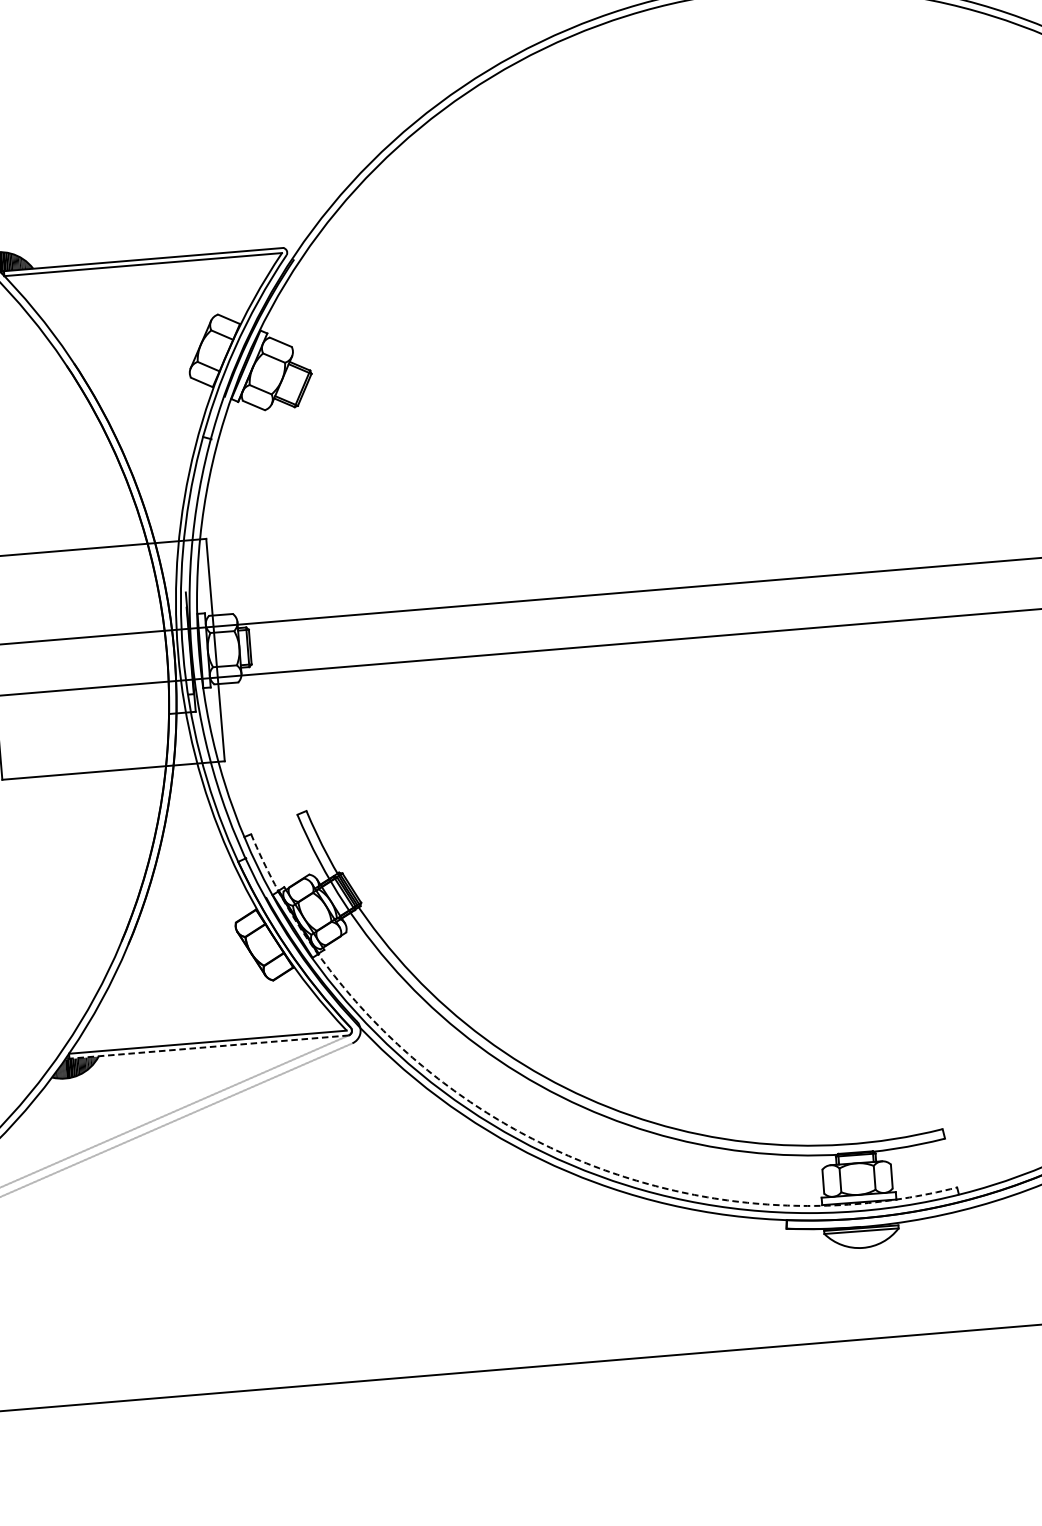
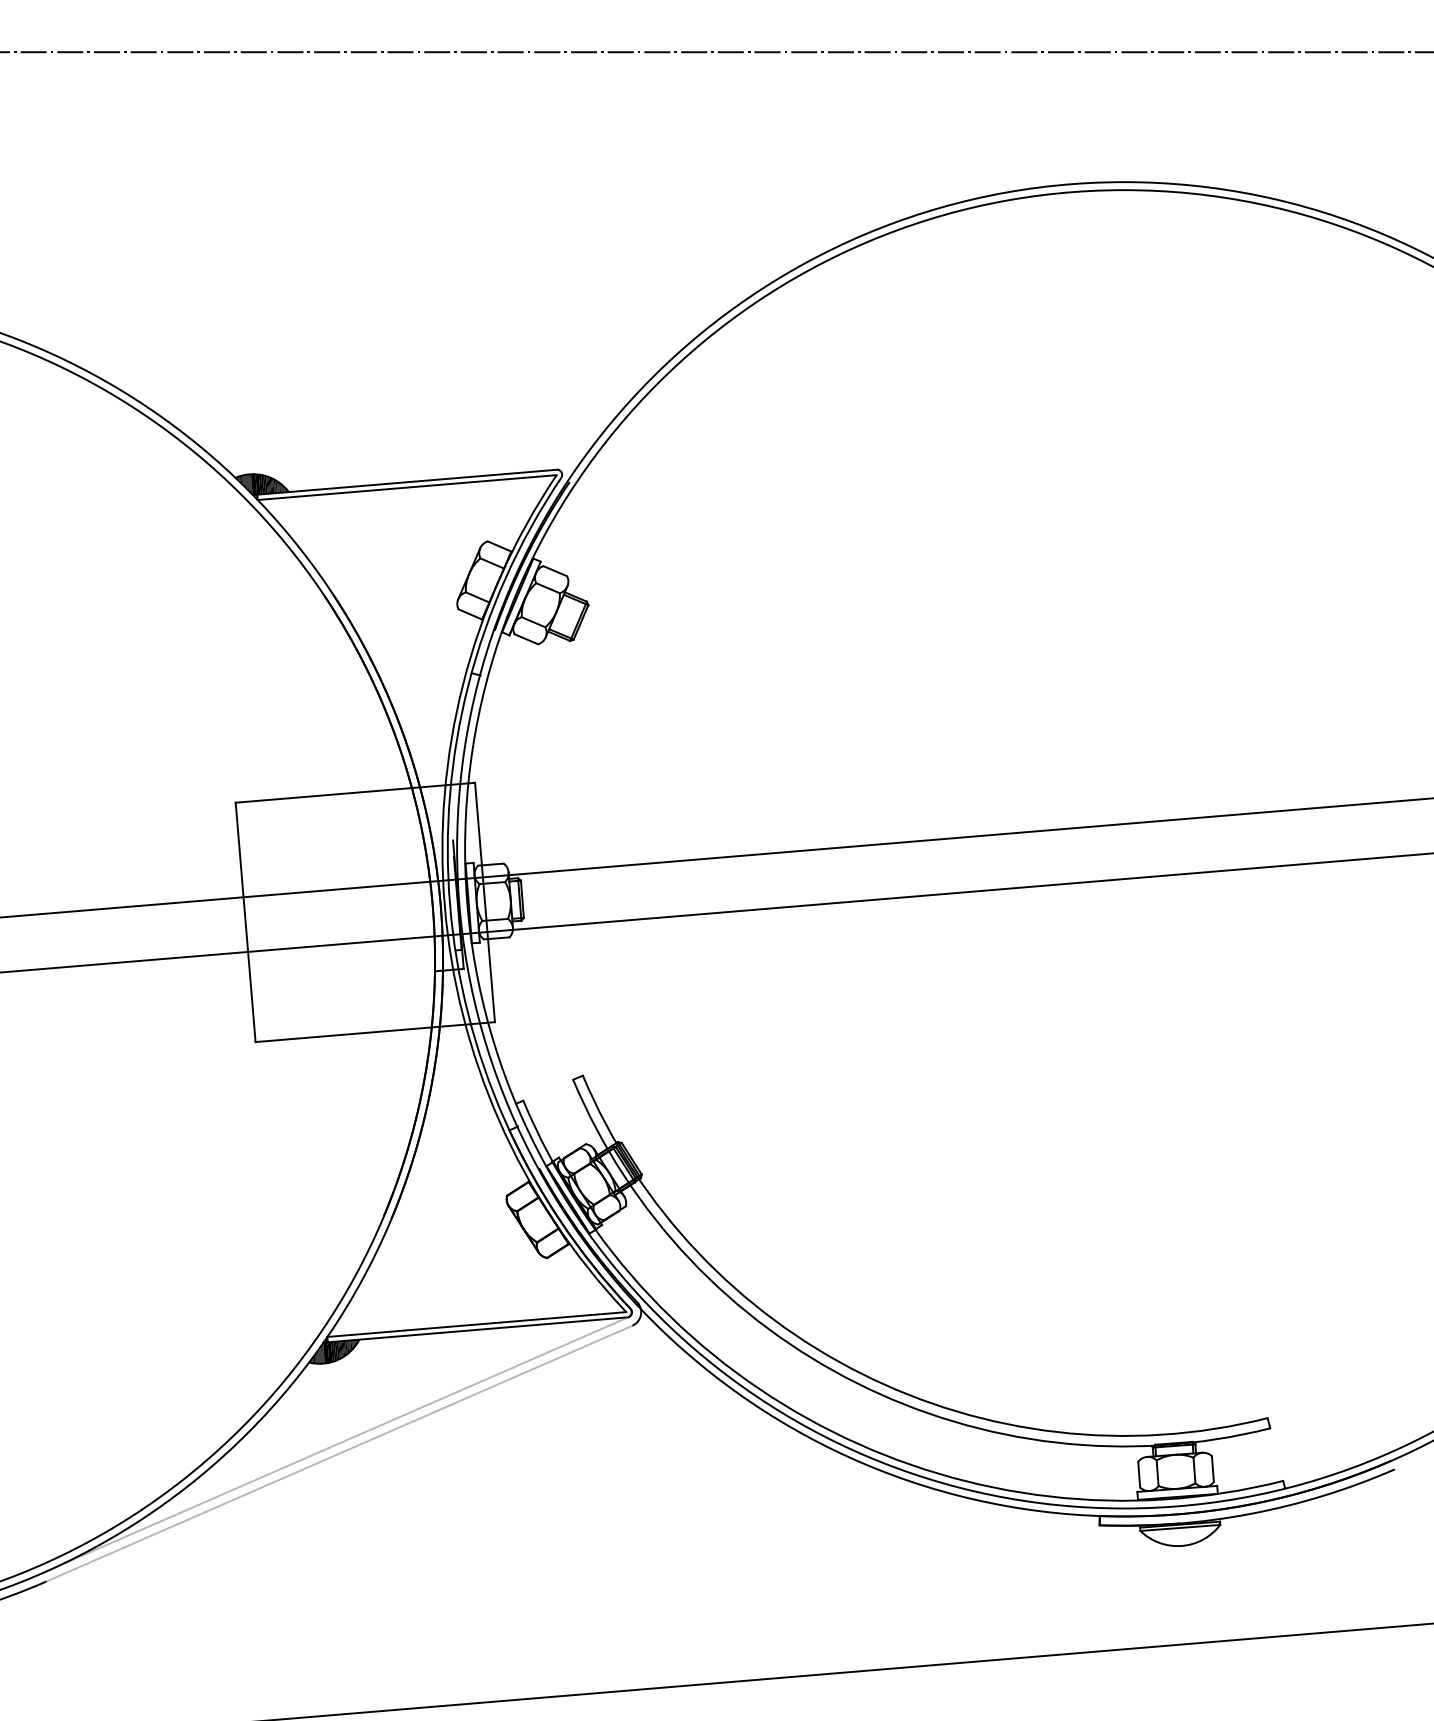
line: (206, 1047) -> (475, 1330), dashed -> solid
arc: (538, 1141) -> (832, 1431), dashed -> solid

